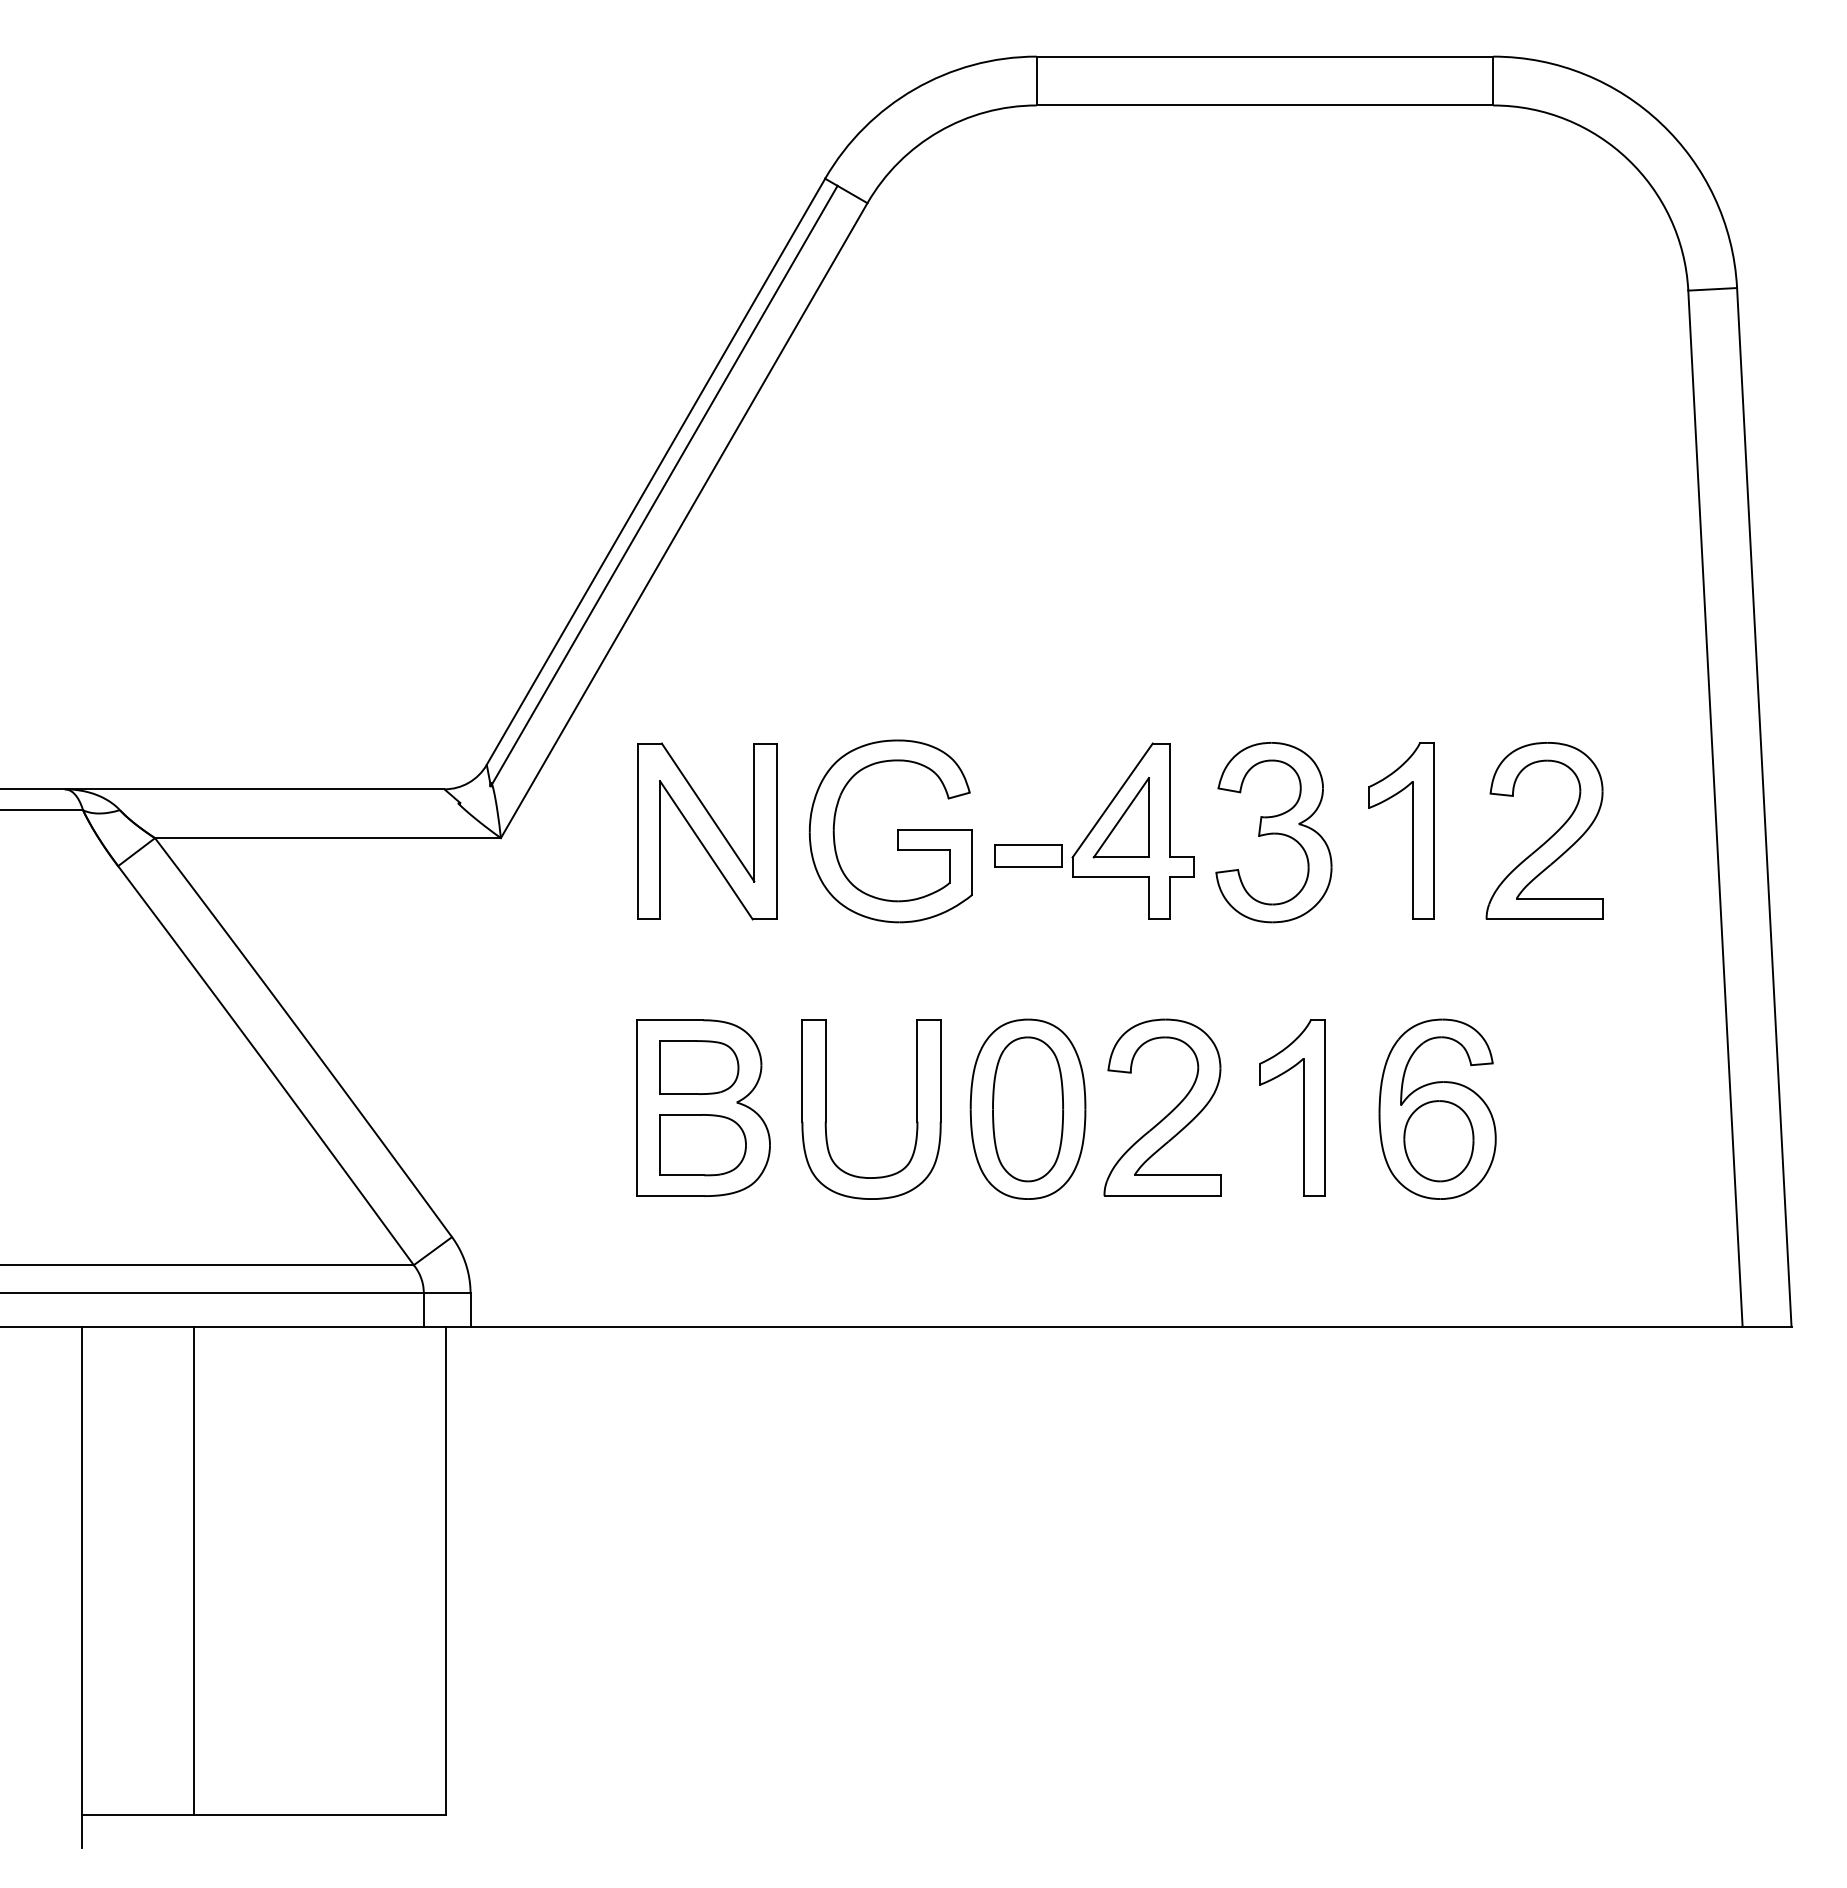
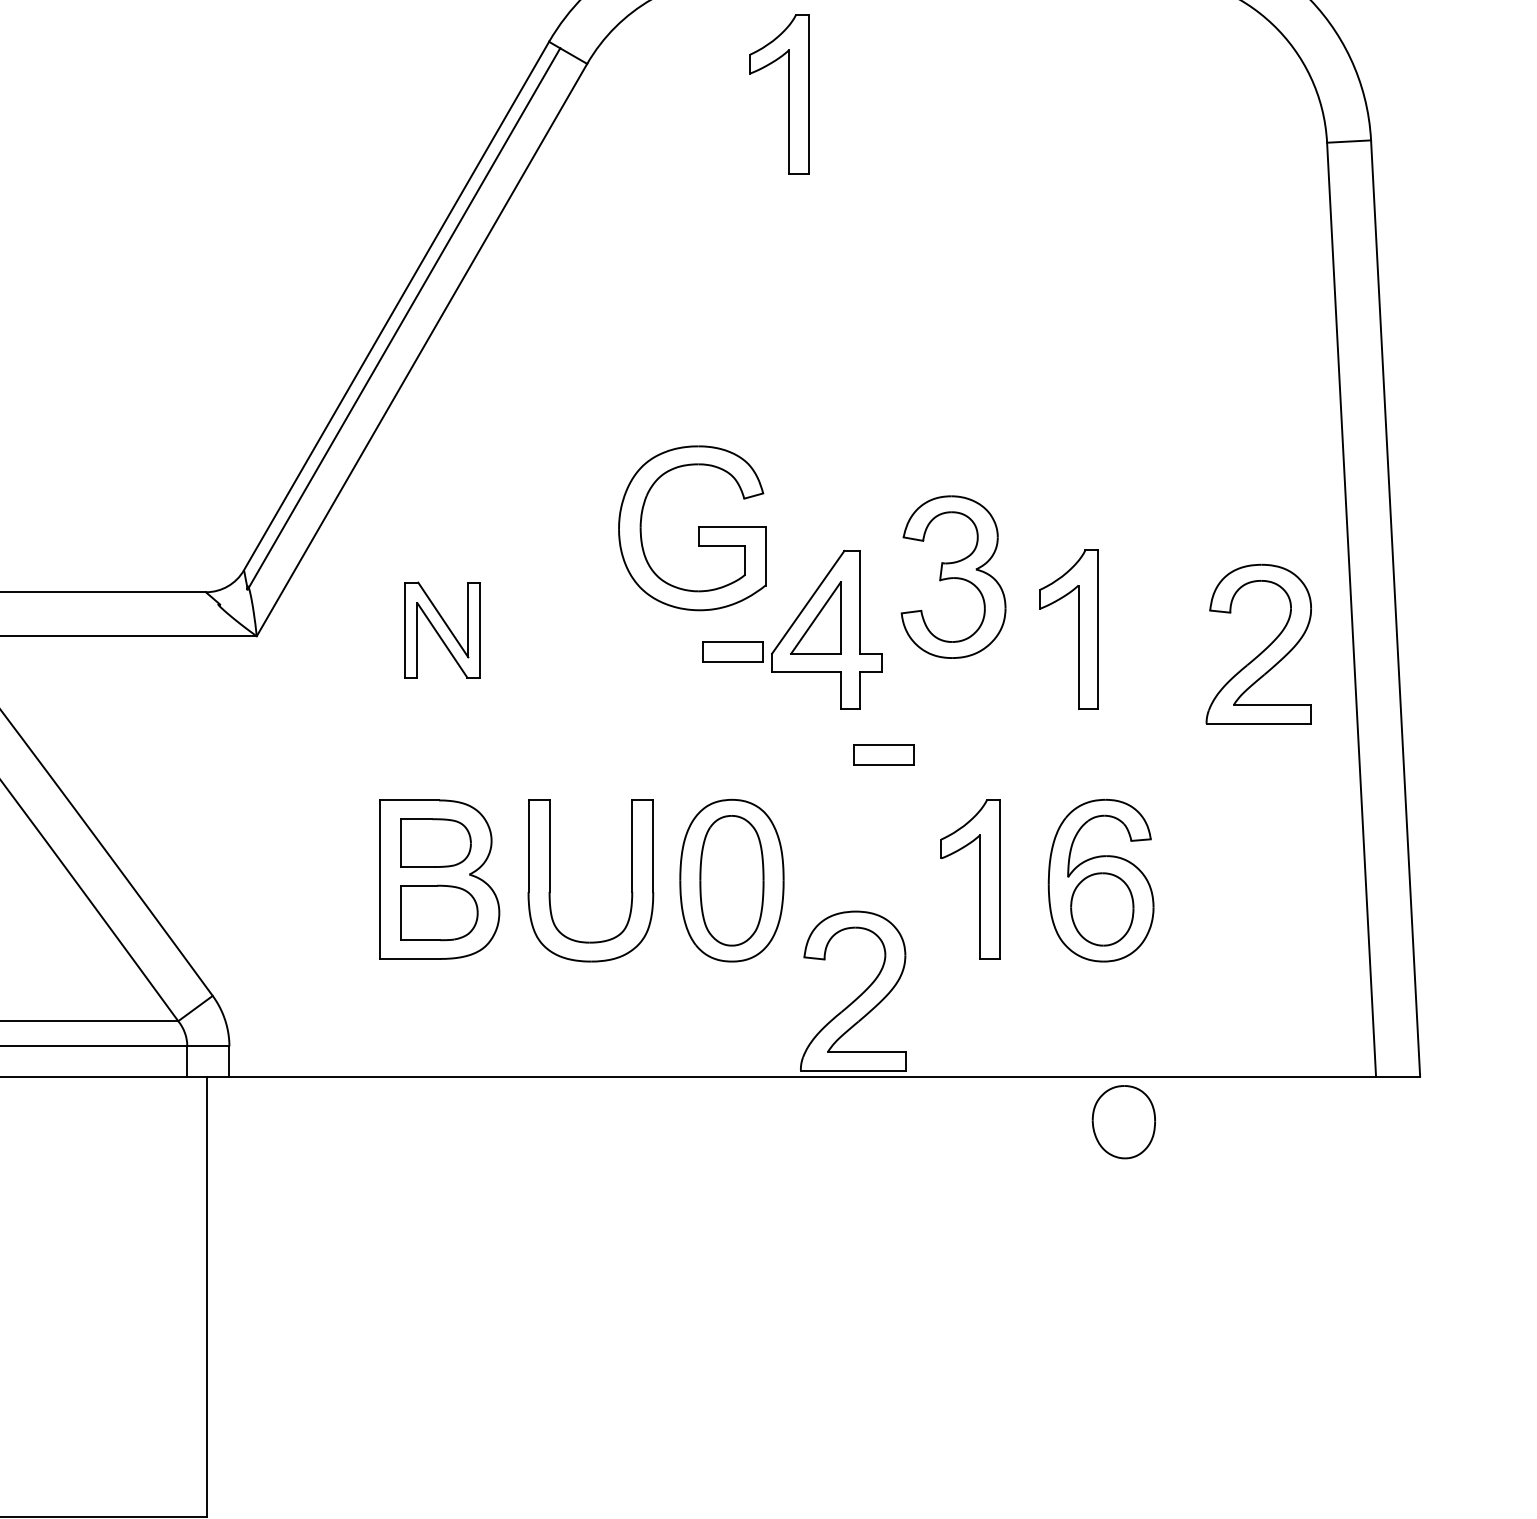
part: (1091, 236) -> (789, 93), added
part: (707, 831) -> (443, 630), size x0.6
part: (897, 831) -> (698, 528), moved
part: (1273, 832) -> (953, 577), moved
part: (1550, 836) -> (1264, 649), moved
part: (1196, 969) -> (883, 754), added
part: (1168, 1113) -> (858, 996), moved
part: (1462, 1377) -> (1123, 1122), added

